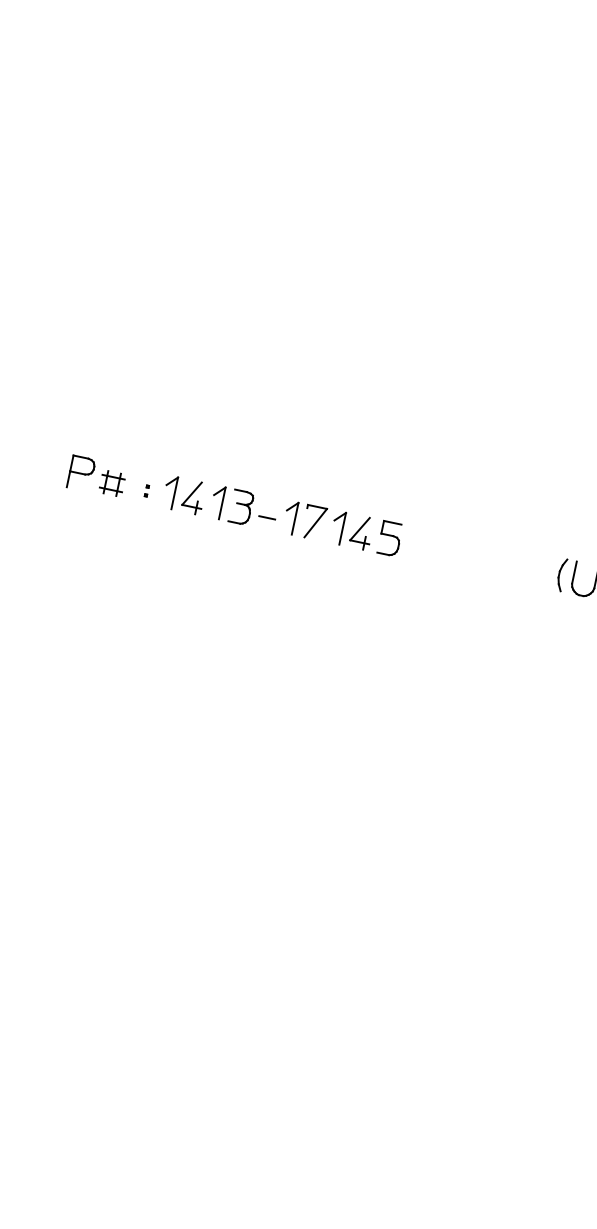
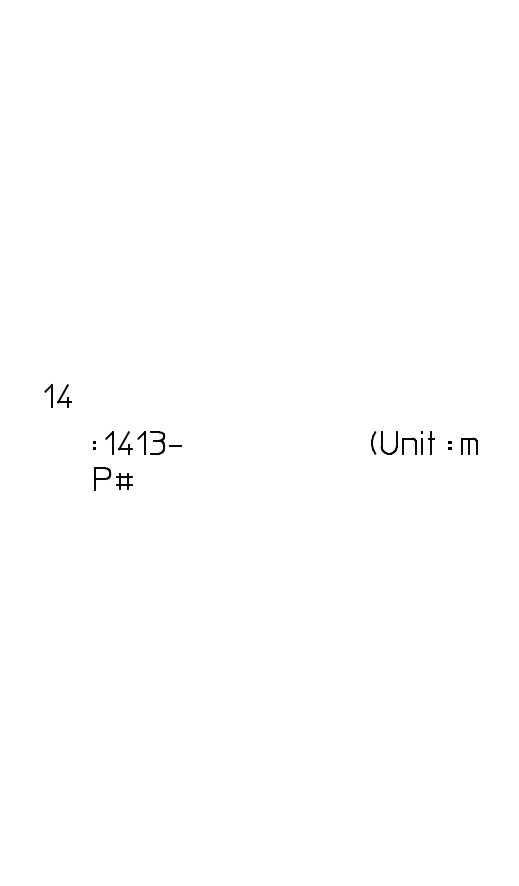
part: (107, 405) -> (57, 395), added
part: (97, 476) -> (113, 478), moved
part: (342, 527) -> (225, 442), removed

